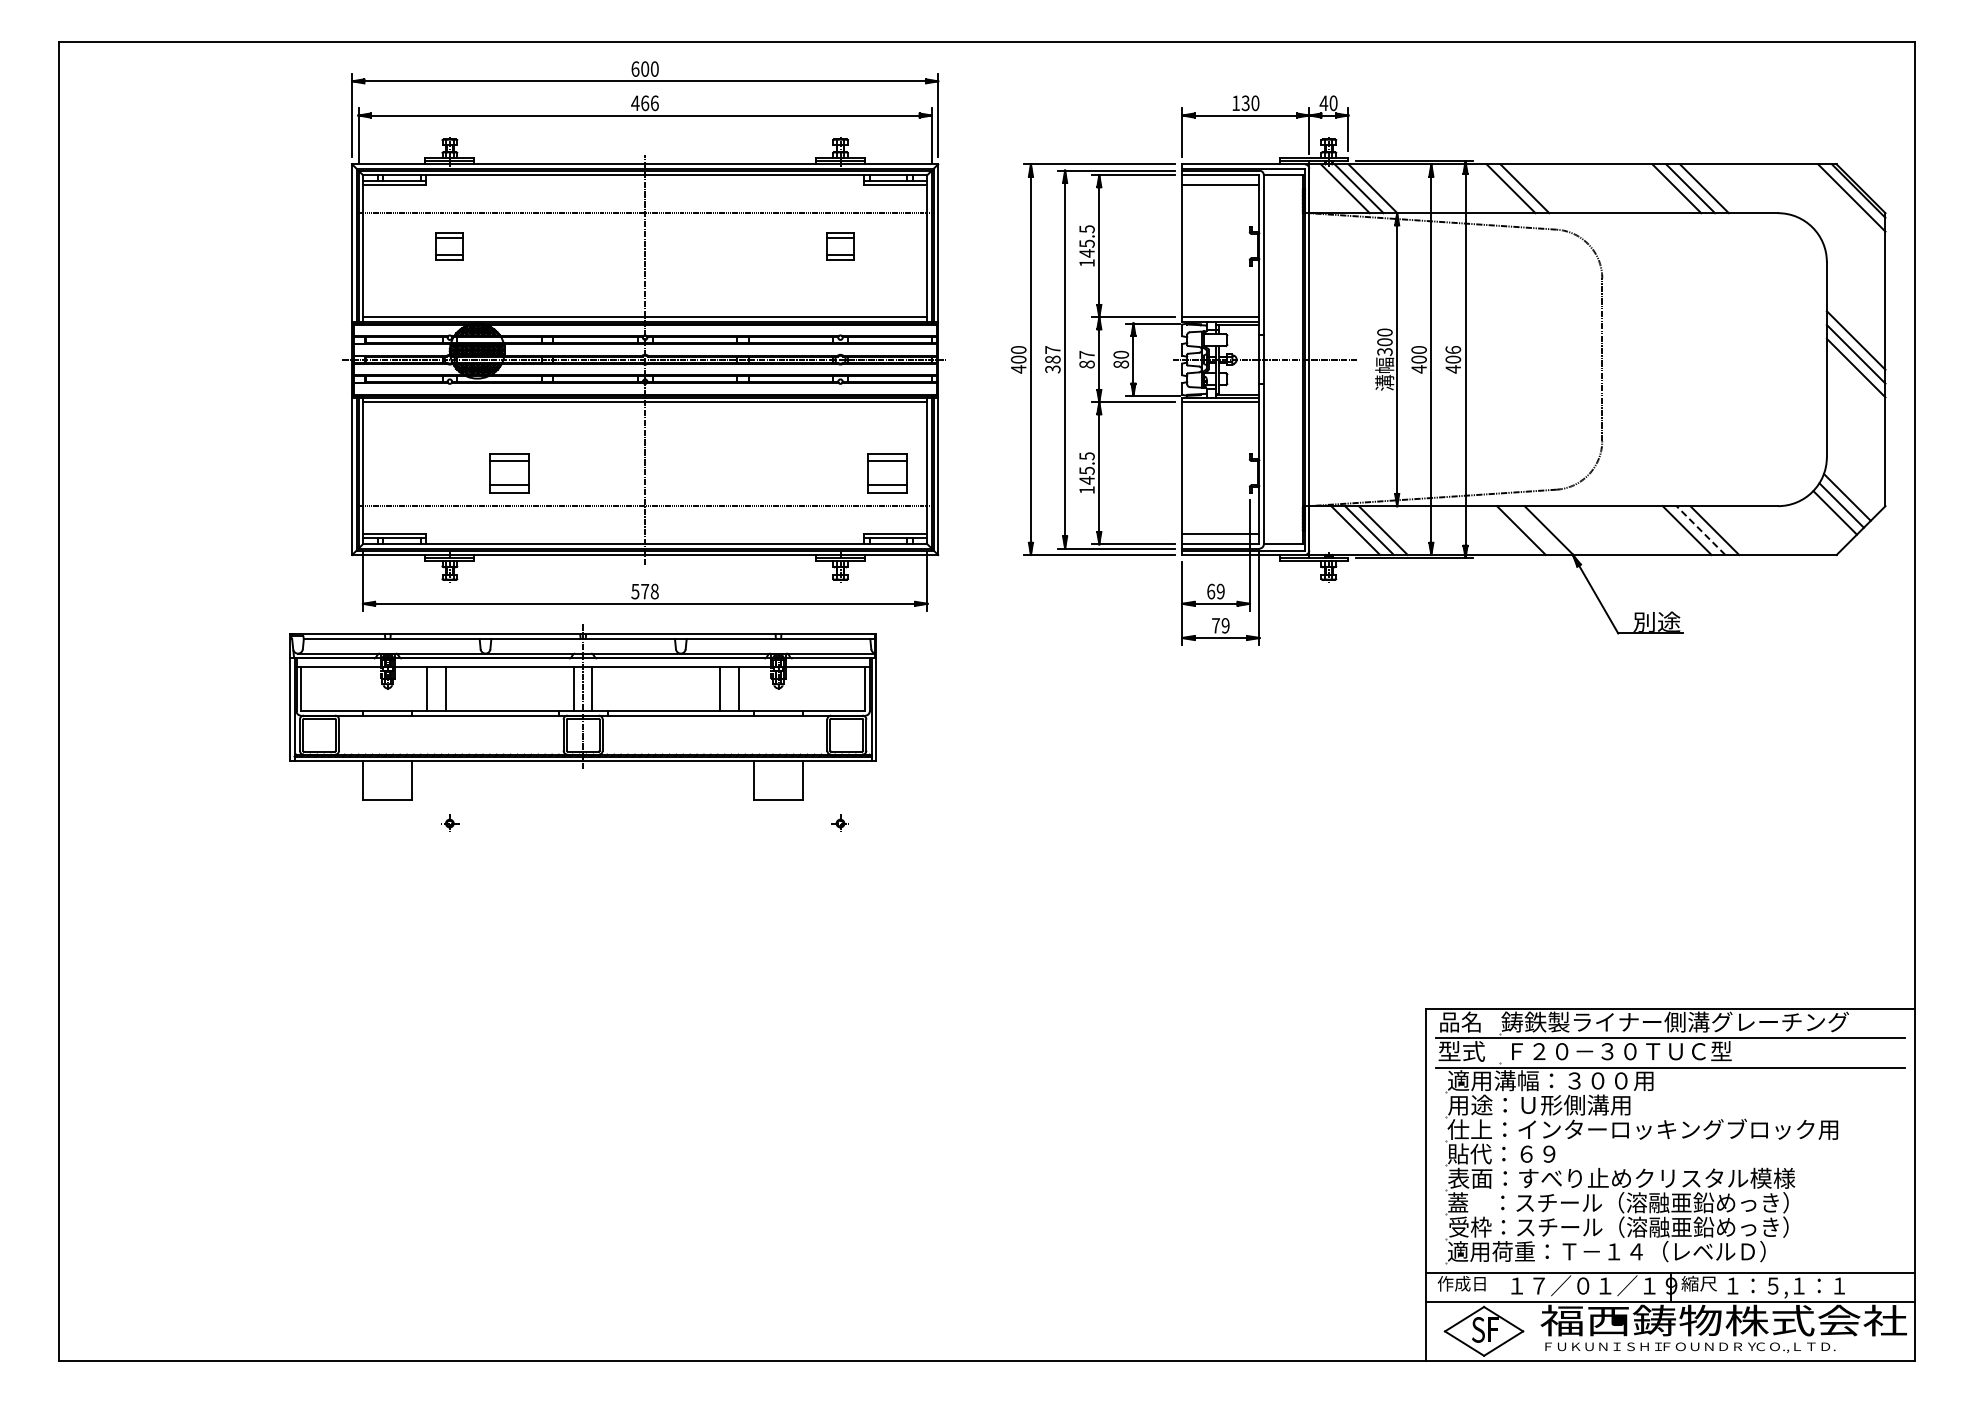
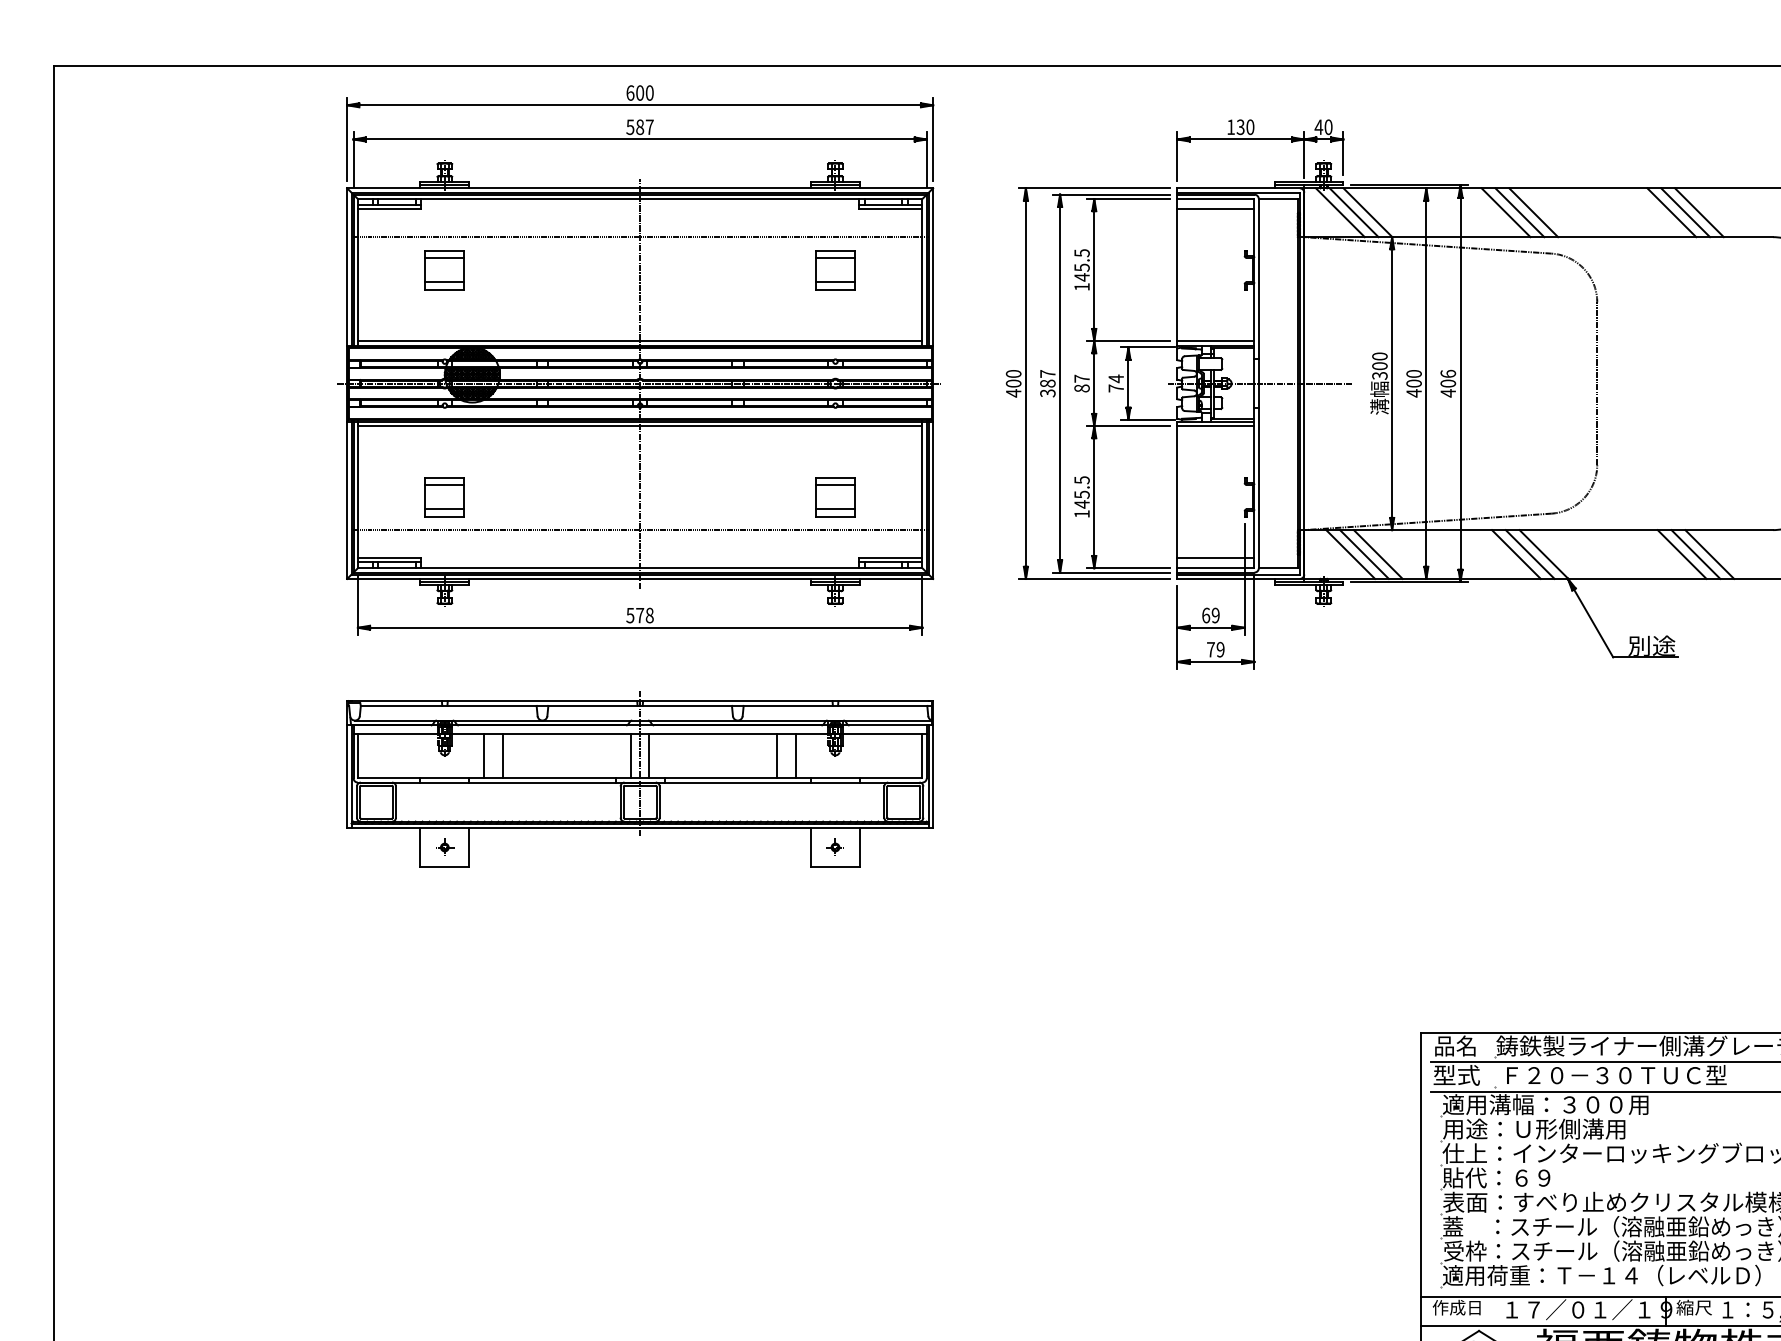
text: (644, 103) -> (639, 127), 466 -> 587
line: (1538, 188) -> (1533, 212), added
part: (449, 246) -> (444, 270), size x1.43
part: (840, 246) -> (835, 270), size x1.43
text: (1121, 359) -> (1116, 383), 80 -> 74
part: (509, 473) -> (444, 497), moved
part: (887, 473) -> (835, 497), moved
line: (1534, 530) -> (1529, 554), added
line: (1700, 530) -> (1695, 554), dashed -> solid
part: (582, 712) -> (639, 779), moved

